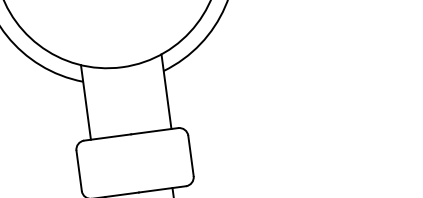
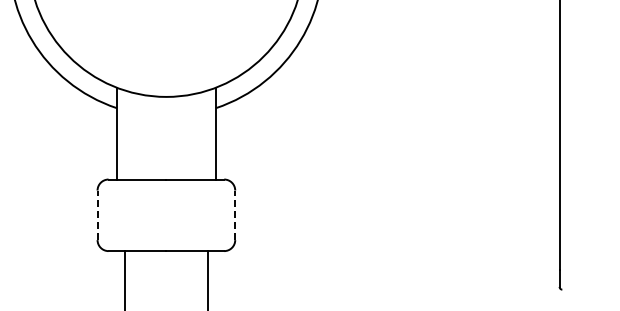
line: (191, 156) -> (235, 215), solid -> dashed
line: (79, 171) -> (97, 215), solid -> dashed

